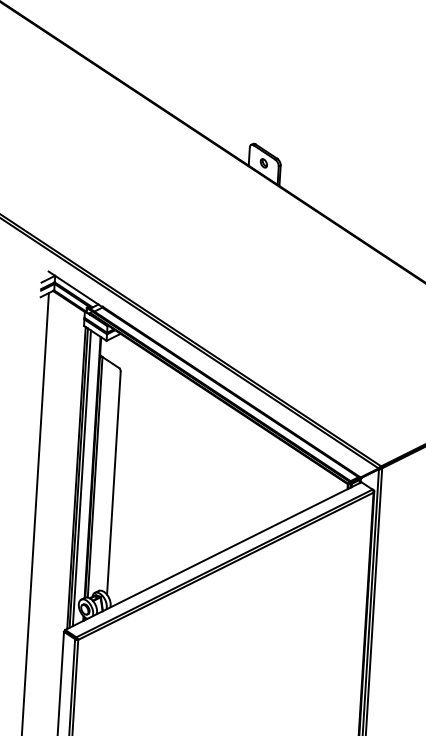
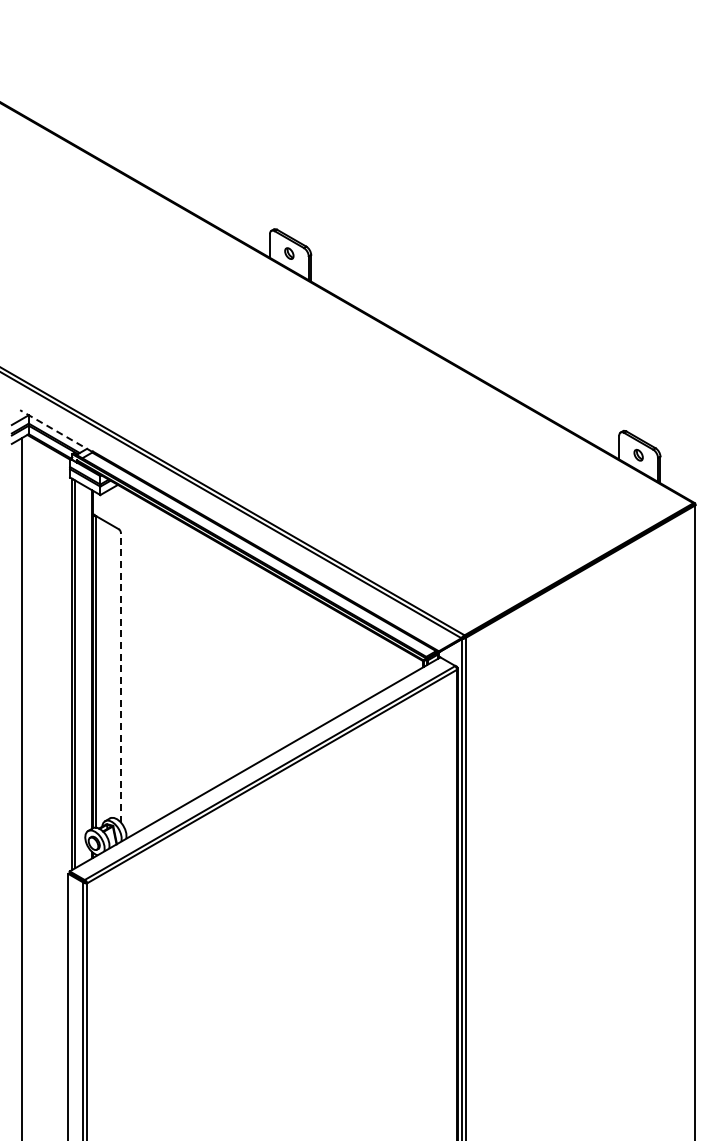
line: (75, 289) -> (56, 431), solid -> dashed
line: (82, 477) -> (79, 673), removed
line: (114, 482) -> (121, 677), solid -> dashed

